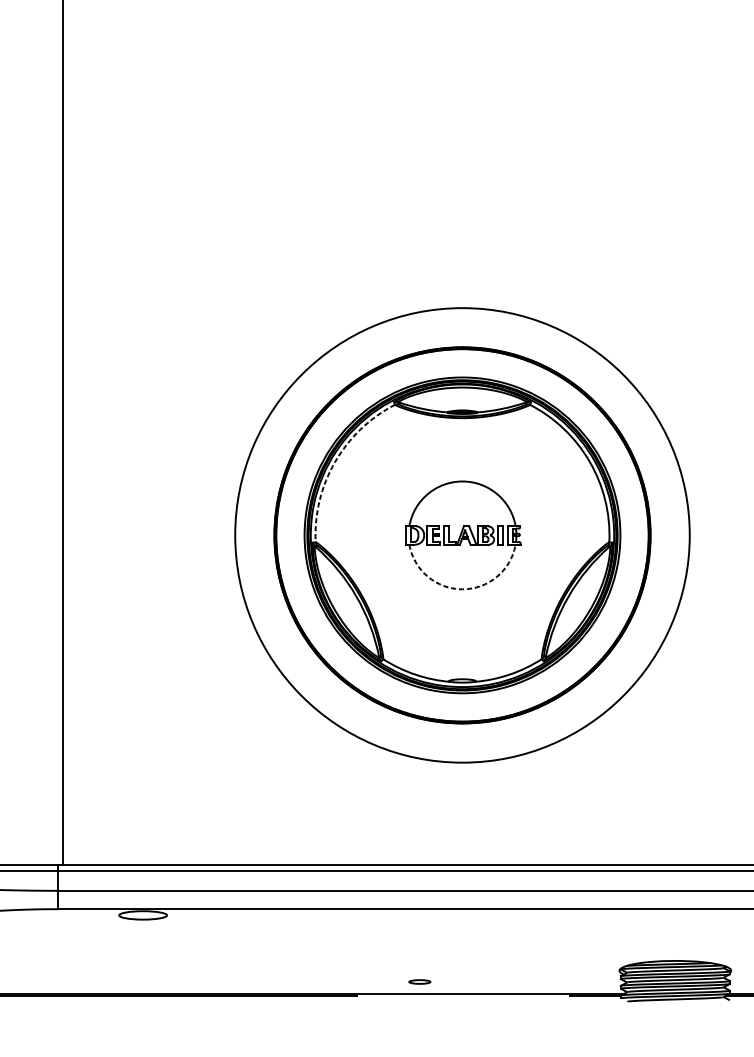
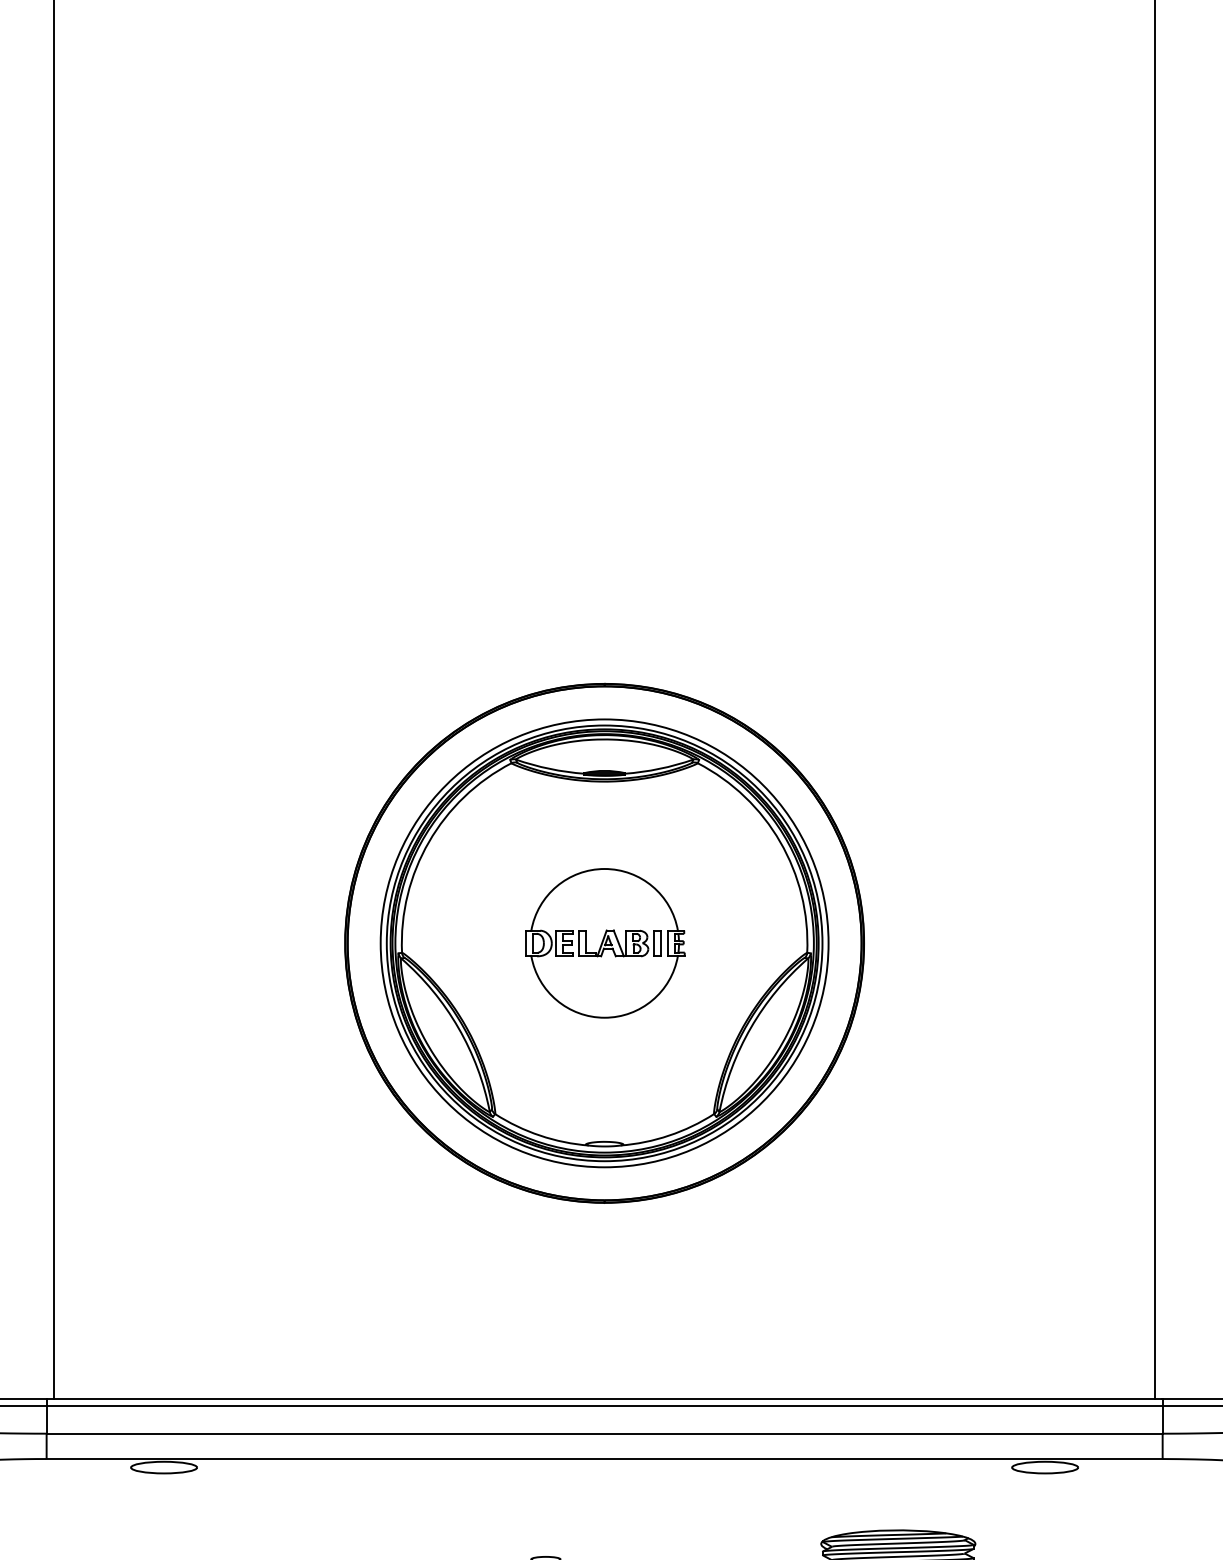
arc: (335, 461) -> (429, 841), dashed -> solid
circle: (462, 535) -> (604, 943), size x0.71
arc: (462, 589) -> (604, 1017), dashed -> solid

